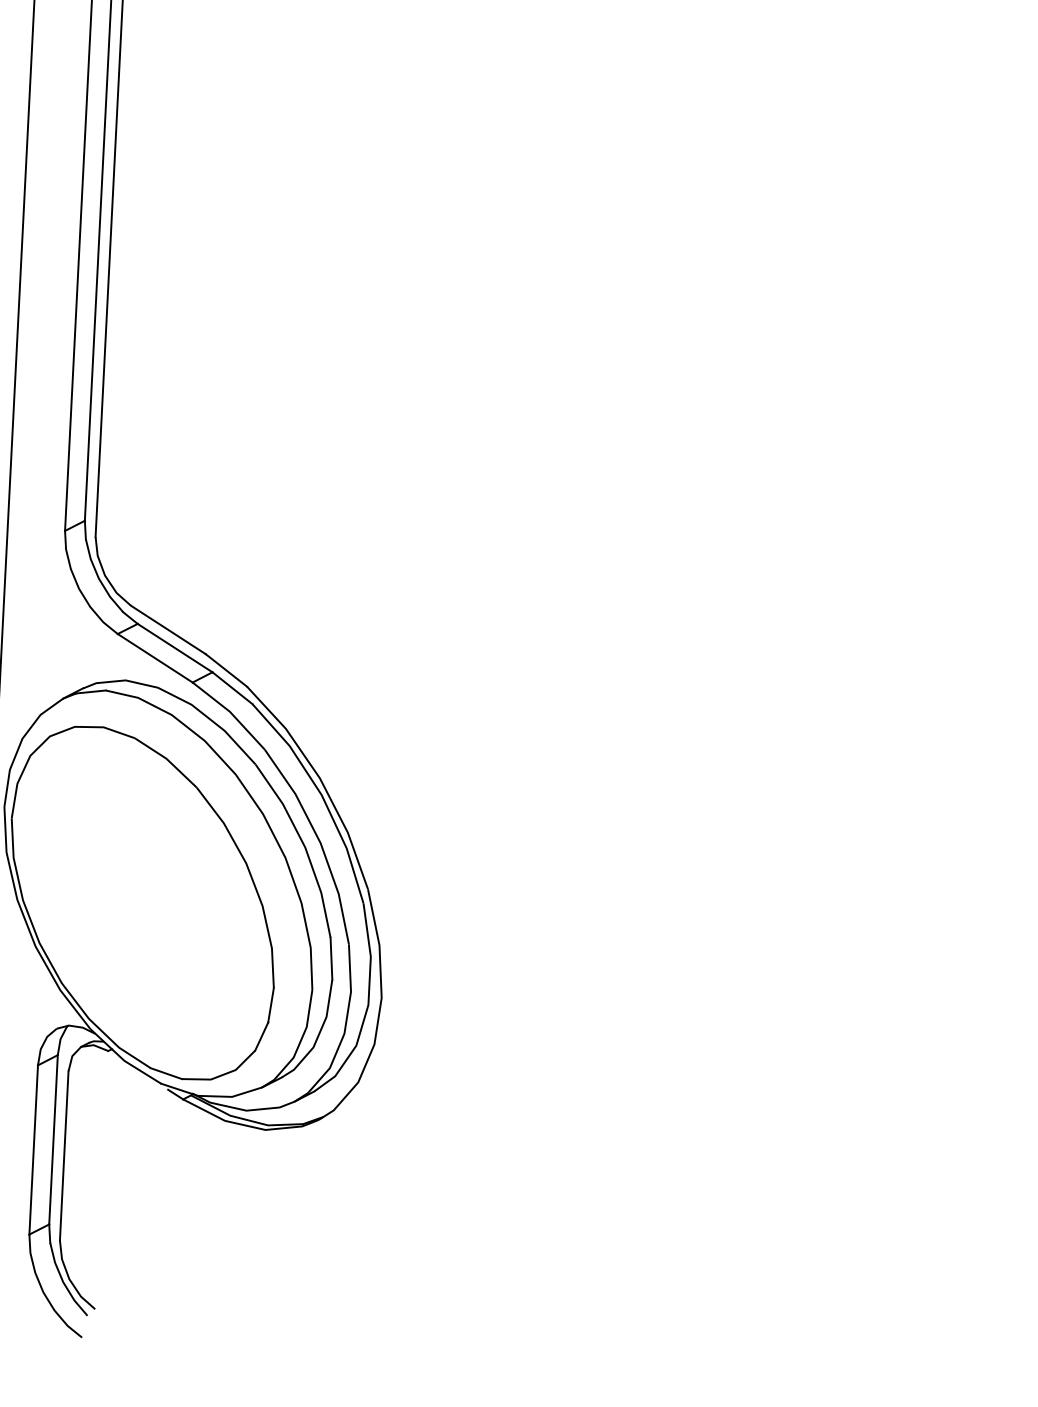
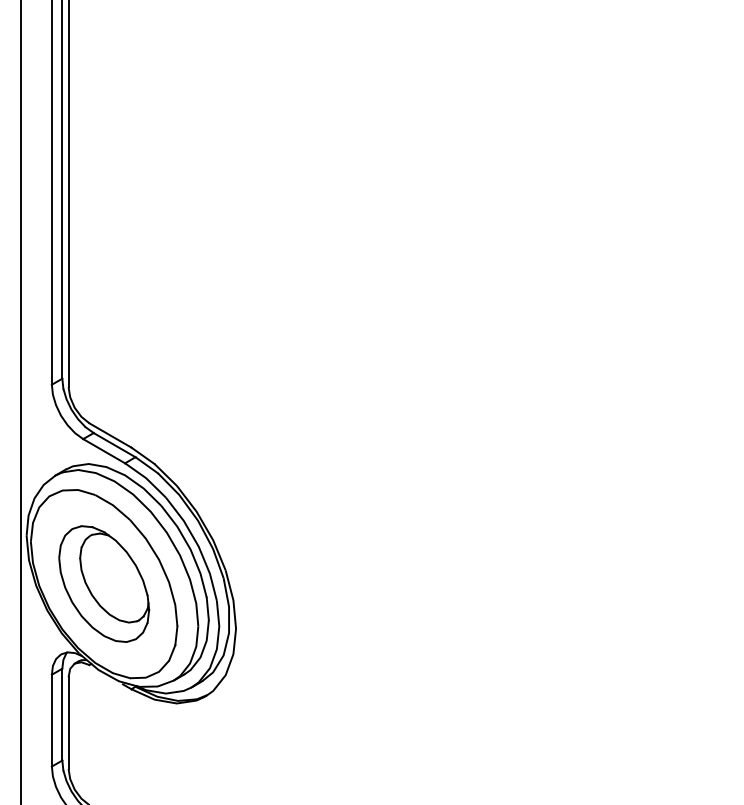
part: (143, 902) -> (104, 583), added

